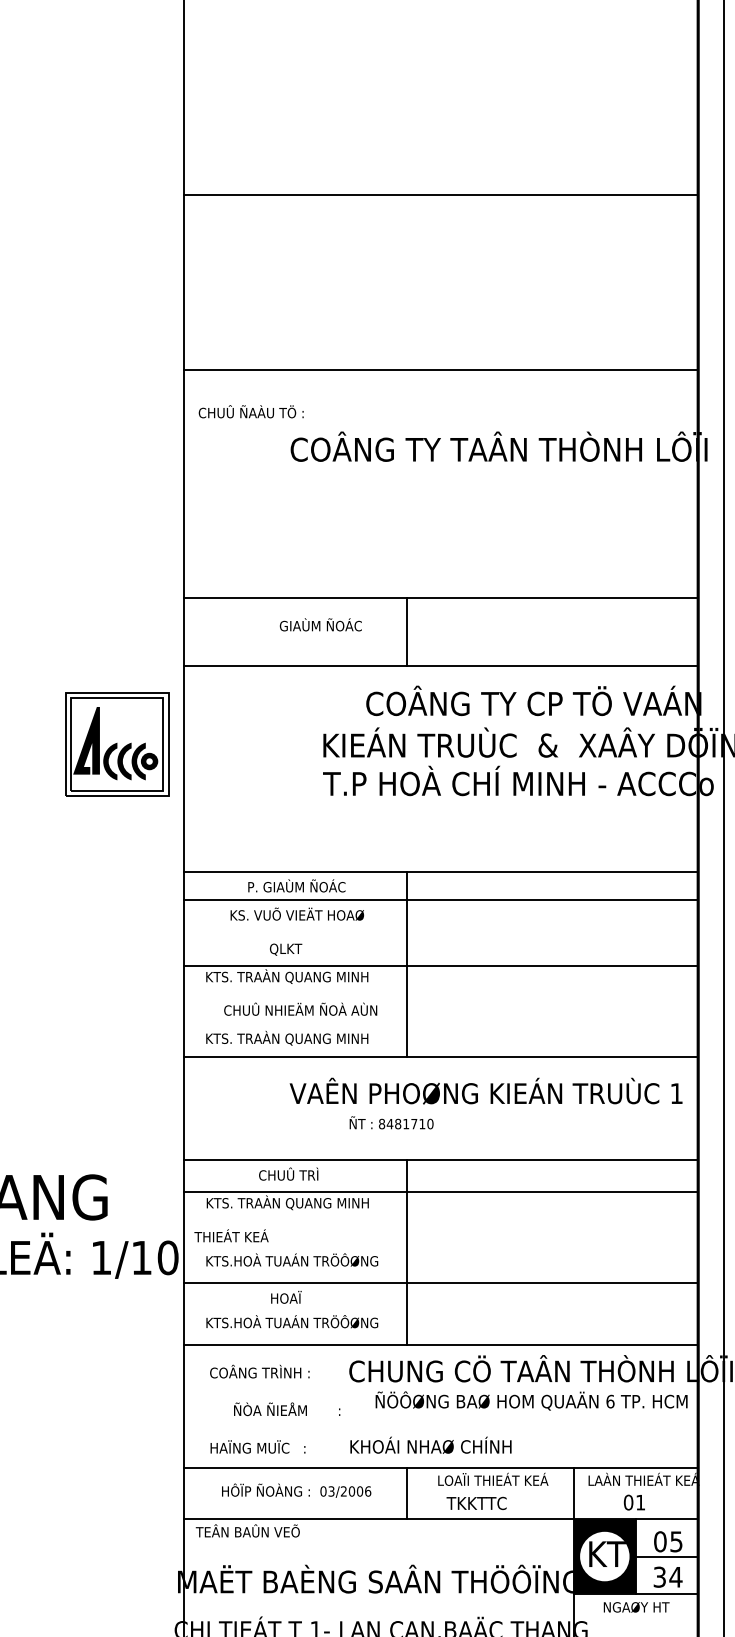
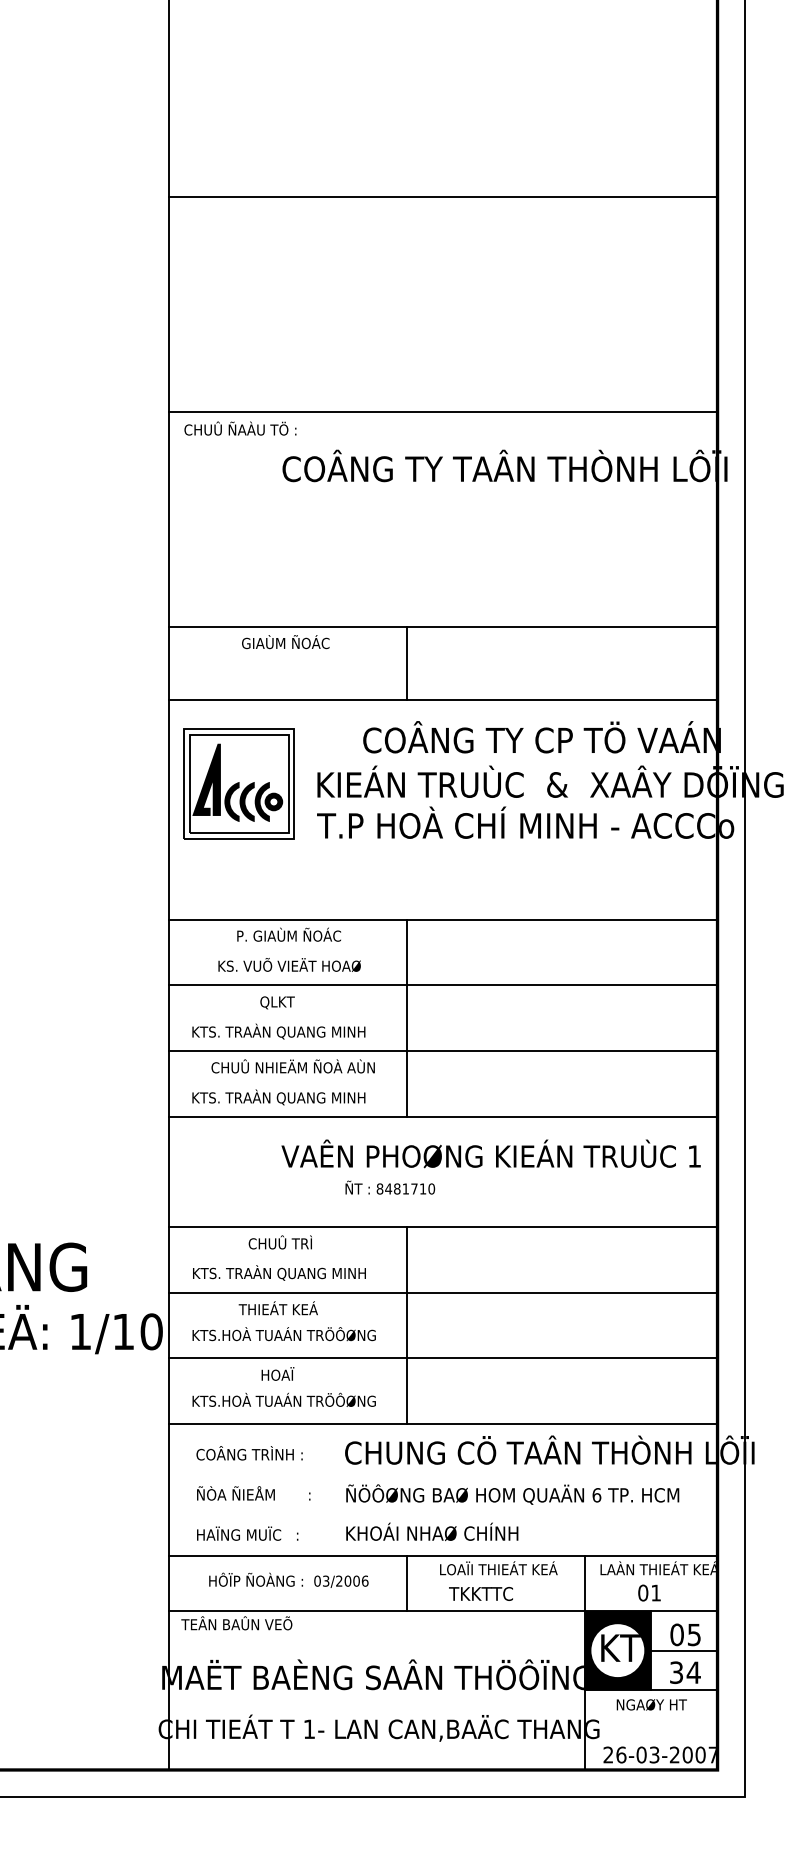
line: (440, 370) -> (442, 412), moved
text: (320, 625) -> (285, 642), moved
part: (116, 744) -> (238, 783), moved
line: (440, 899) -> (442, 985), moved
line: (440, 966) -> (442, 1051), moved
line: (440, 1192) -> (442, 1292), moved
text: (230, 1236) -> (277, 1308), moved
text: (531, 1400) -> (512, 1494), moved
text: (286, 1409) -> (253, 1493), moved

